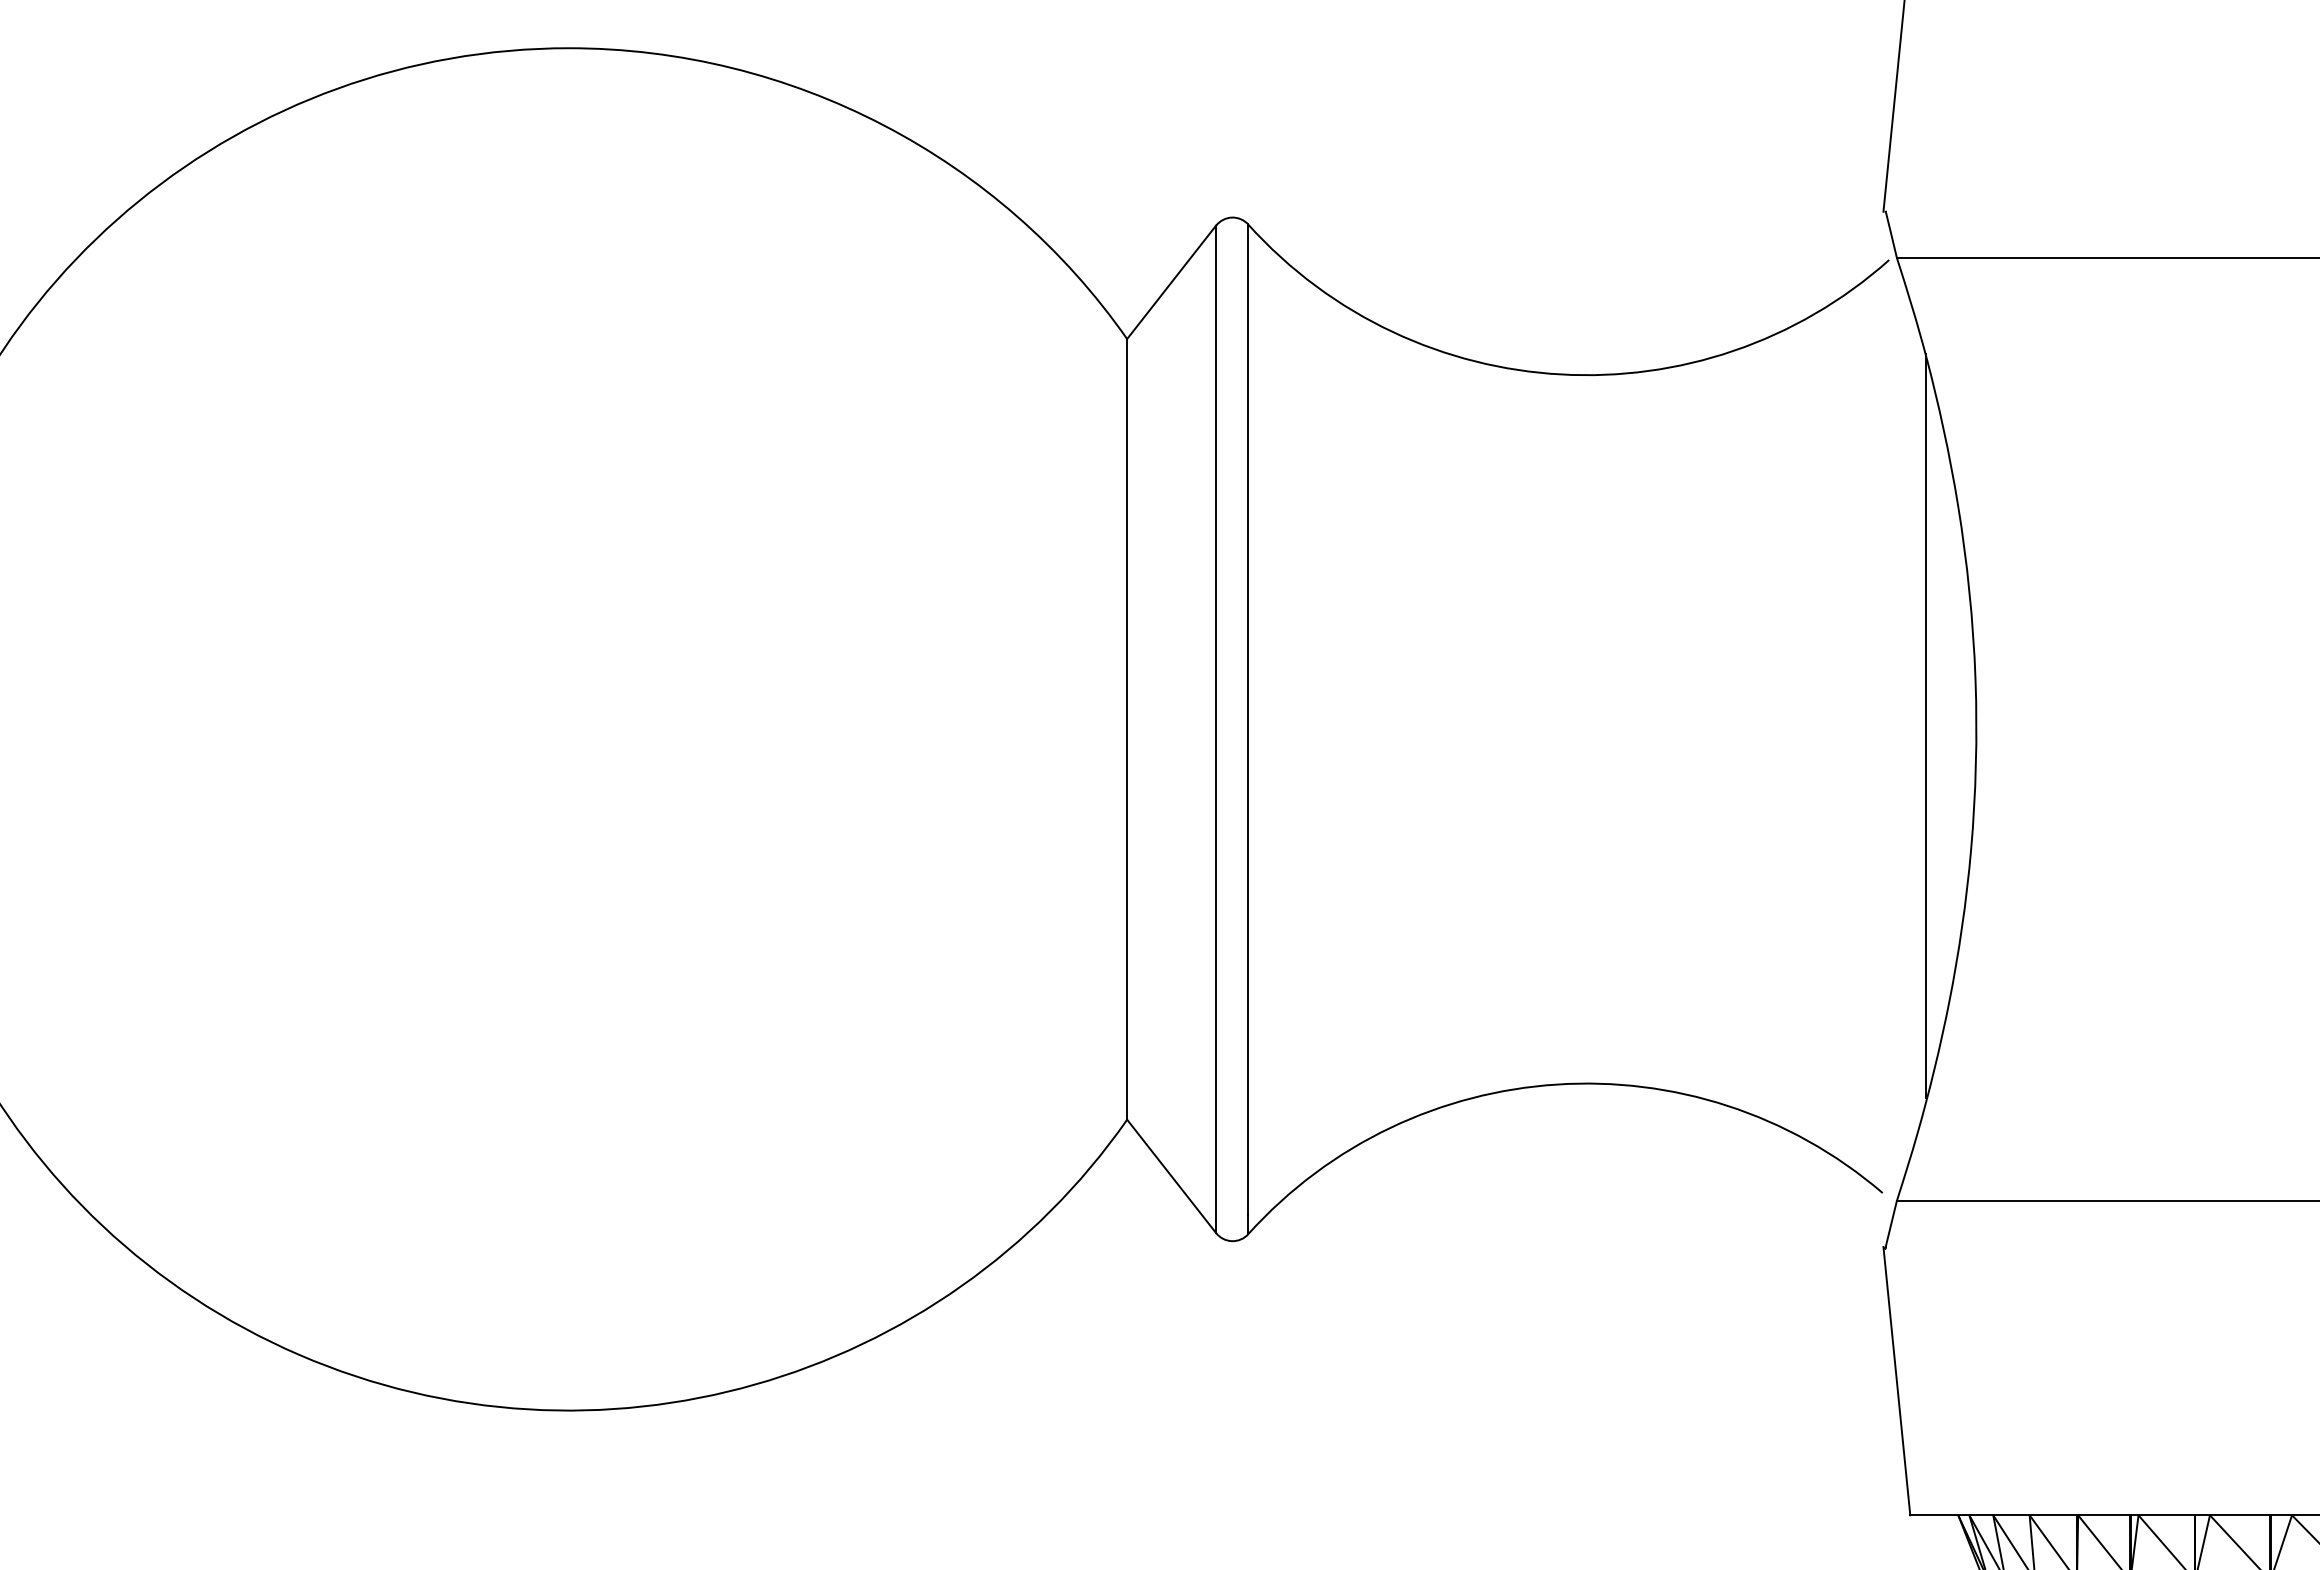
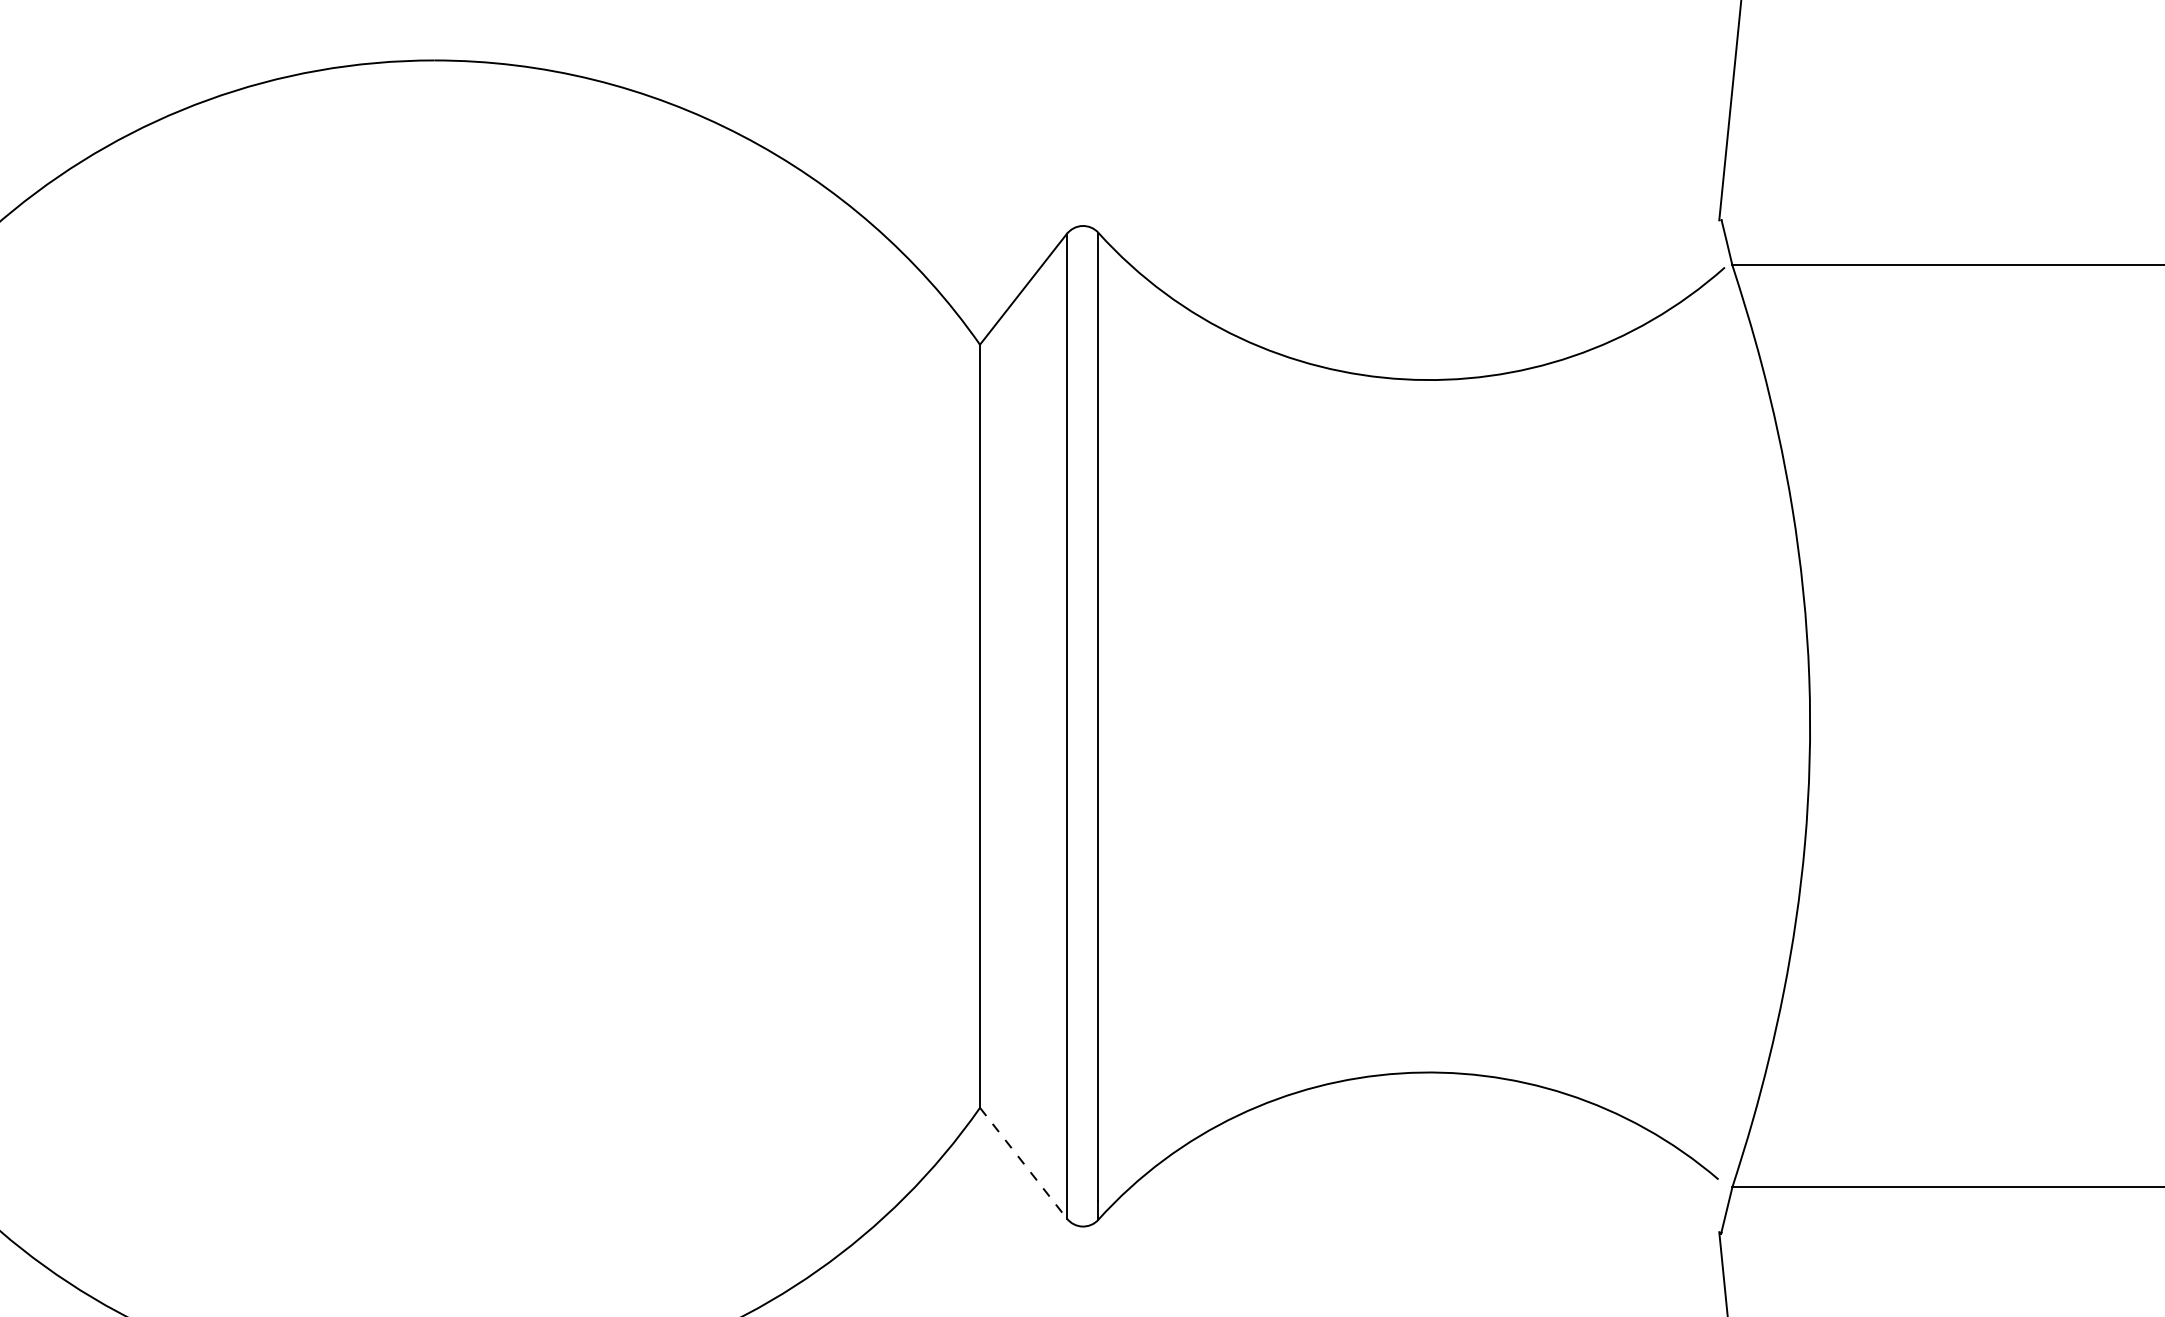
line: (1926, 725) -> (1761, 722), removed
line: (1171, 1176) -> (1023, 1163), solid -> dashed

